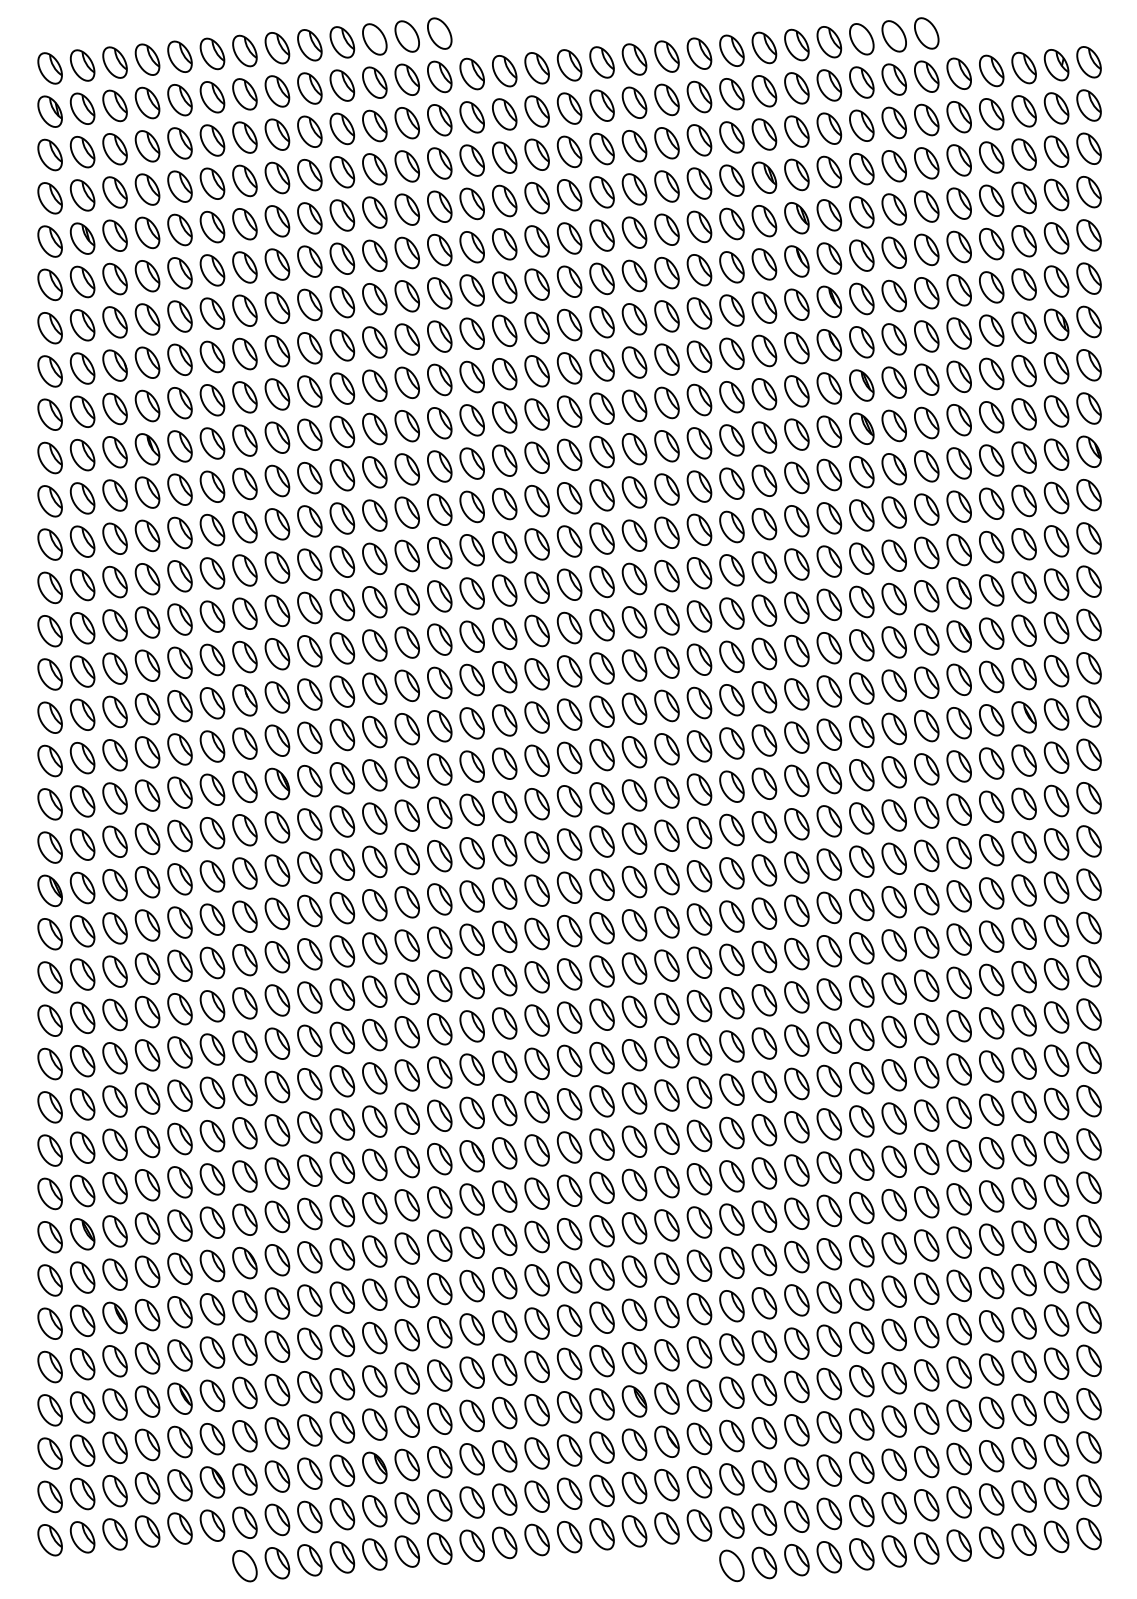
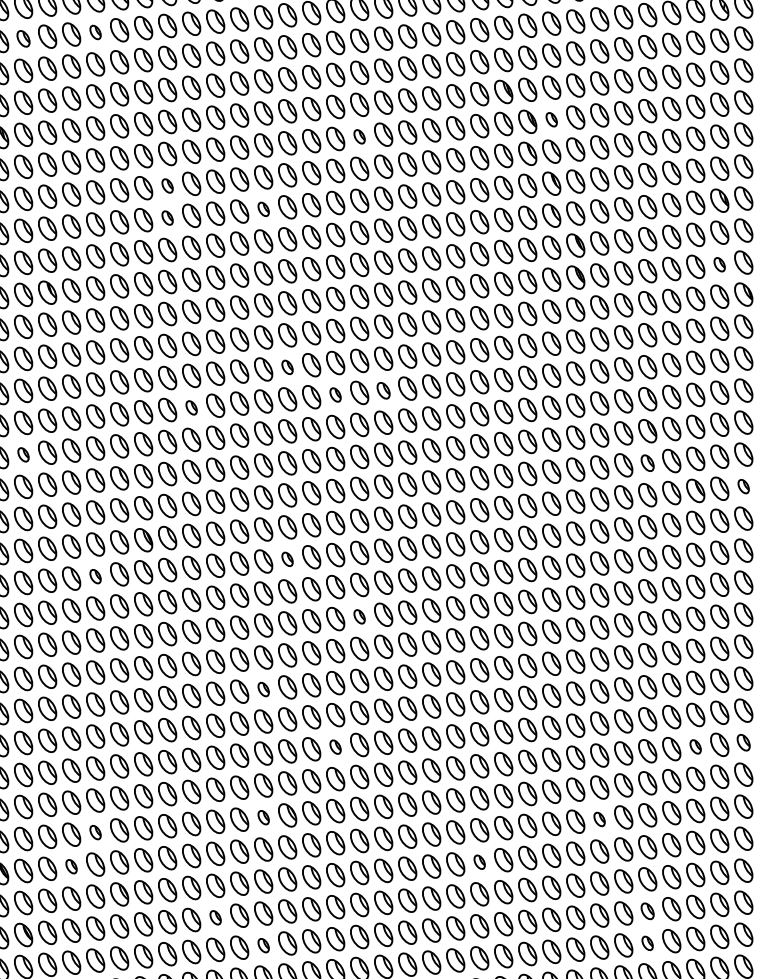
part: (212, 97) -> (95, 32), size x0.6
part: (114, 105) -> (23, 38), size x0.7
part: (829, 215) -> (551, 119), size x0.6
part: (569, 238) -> (359, 136), size x0.6
part: (309, 304) -> (167, 185), size x0.6
part: (439, 336) -> (263, 209), size x0.6
part: (309, 348) -> (167, 218), size x0.6
part: (1056, 411) -> (719, 264), size x0.6
part: (471, 550) -> (287, 367), size x0.6
part: (601, 581) -> (383, 390), size x0.7
part: (536, 587) -> (335, 394), size x0.6
part: (342, 604) -> (191, 407), size x0.6
part: (114, 668) -> (23, 454), size x0.6
part: (958, 679) -> (647, 462), size x0.7
part: (1088, 711) -> (743, 486), size x0.6
part: (471, 809) -> (287, 559), size x0.6
part: (212, 833) -> (95, 576), size x0.6
part: (569, 887) -> (359, 616), size x0.6
part: (439, 985) -> (263, 689), size x0.6
part: (1088, 1057) -> (743, 742), size x0.7
part: (536, 1063) -> (335, 746), size x0.6
part: (1023, 1063) -> (695, 746), size x0.6
part: (439, 1159) -> (263, 817), size x0.6
part: (893, 1161) -> (599, 819), size x0.6
part: (212, 1179) -> (95, 832), size x0.6
part: (731, 1219) -> (479, 862), size x0.6
part: (179, 1225) -> (71, 866), size x0.6
part: (958, 1285) -> (647, 911), size x0.7
part: (374, 1294) -> (215, 917), size x0.6
part: (958, 1329) -> (647, 943), size x0.6
part: (439, 1332) -> (263, 945), size x0.6

